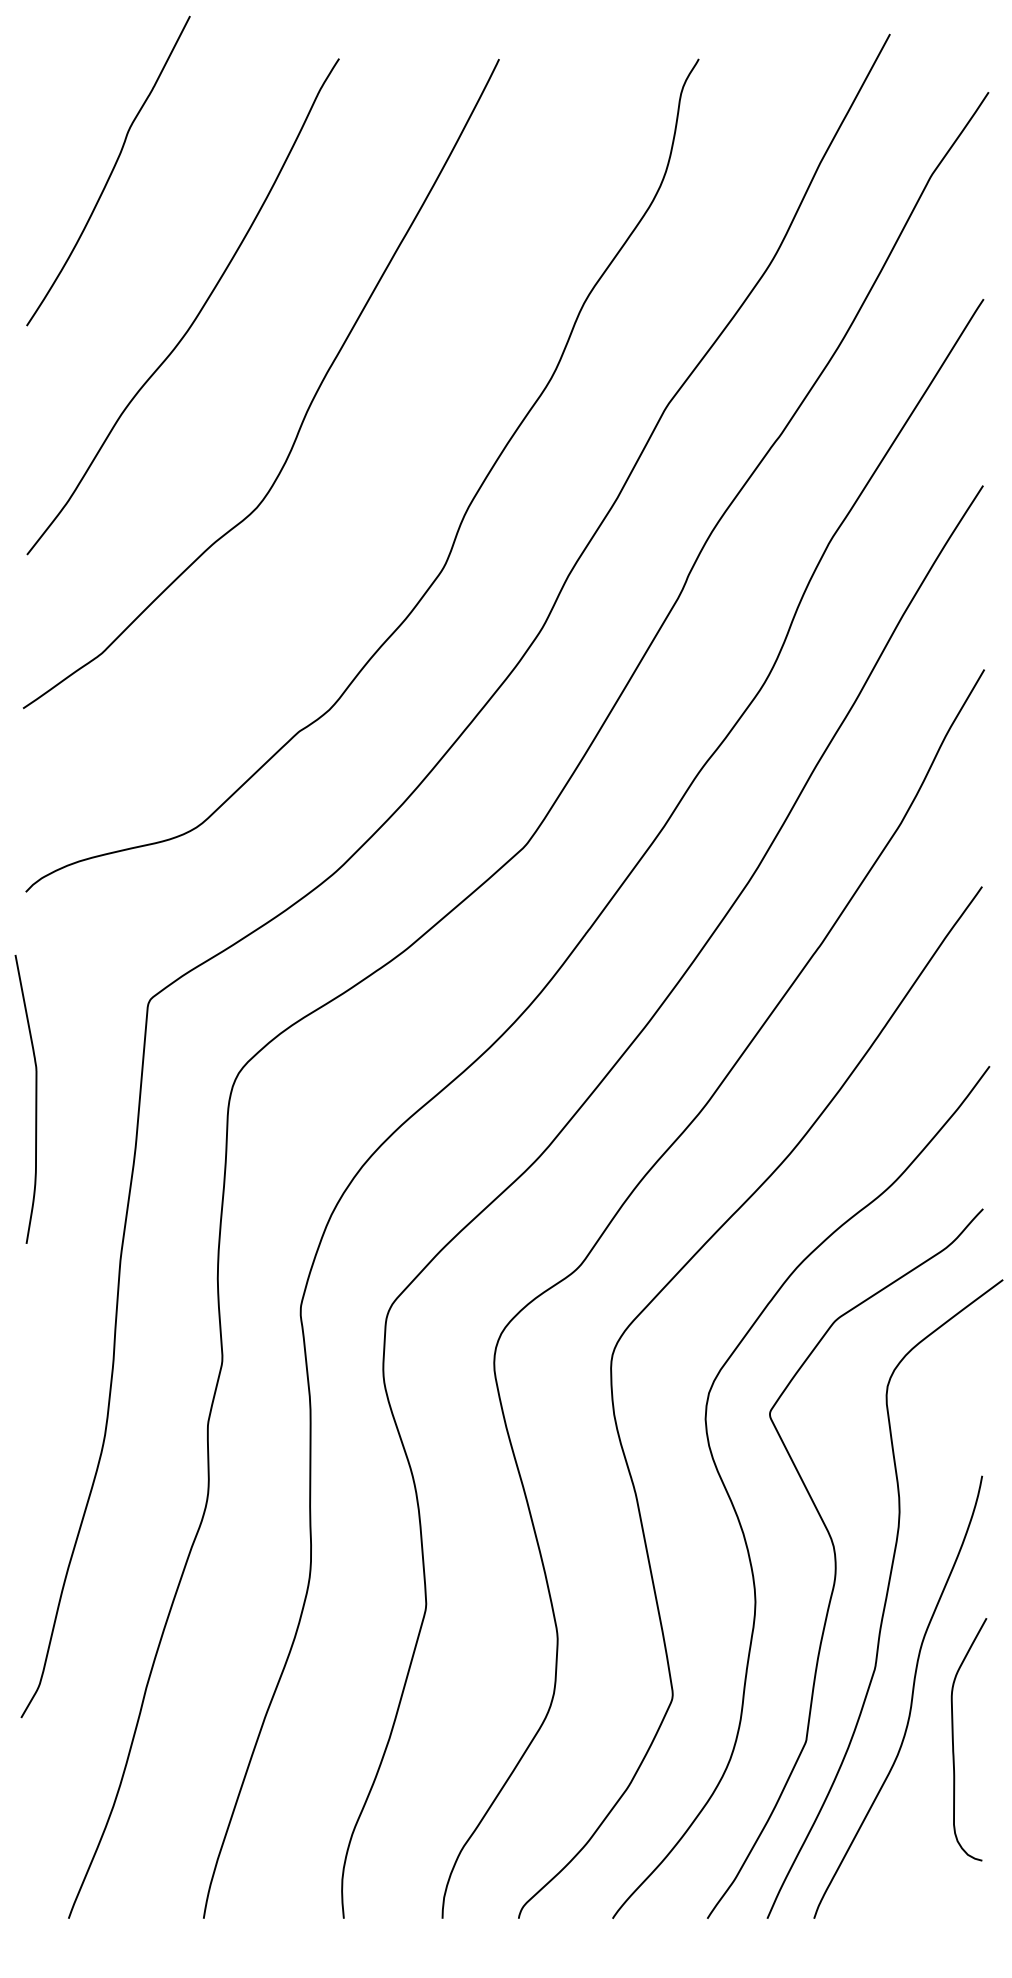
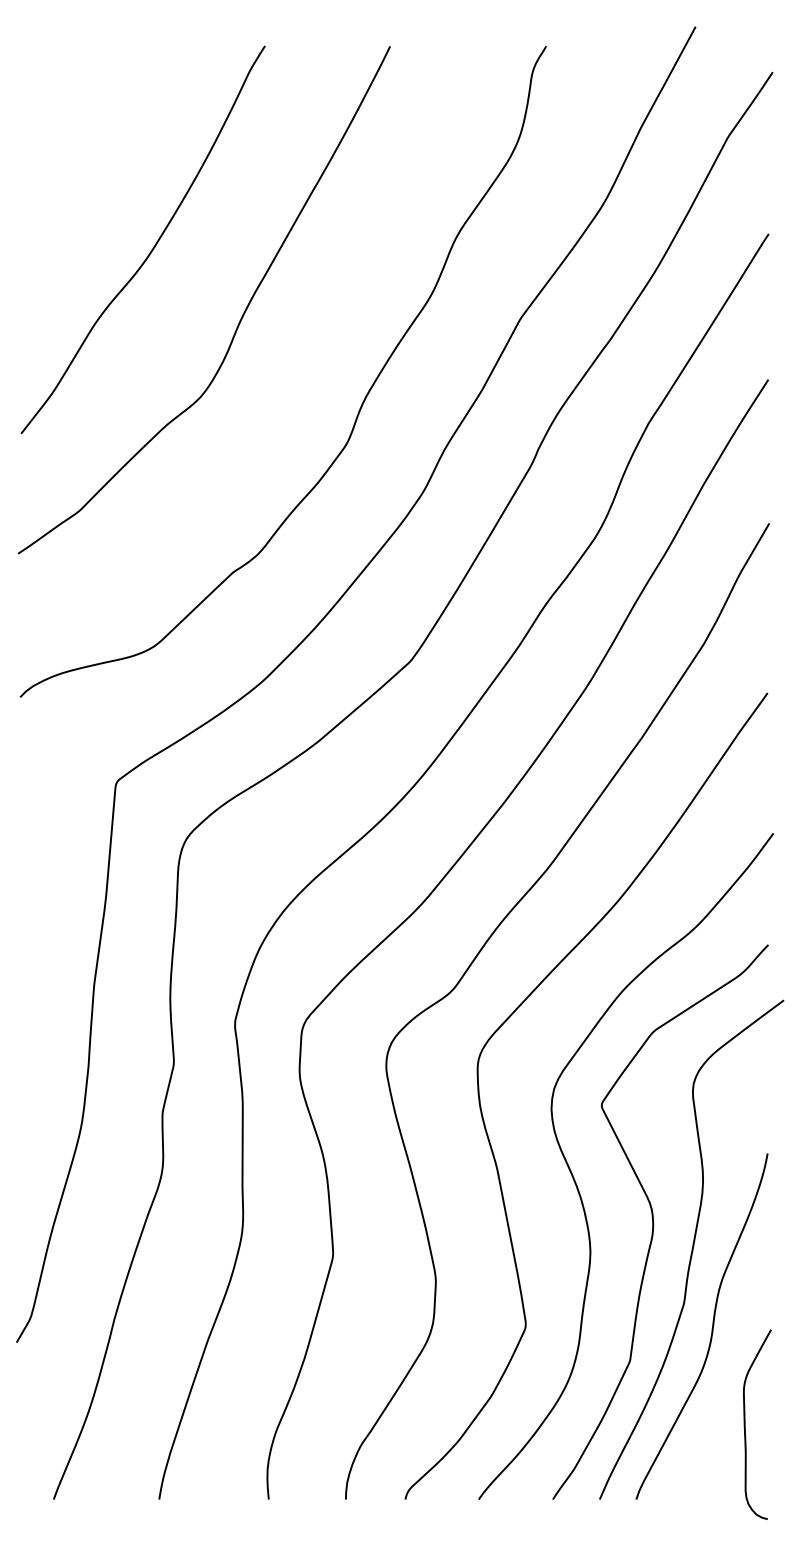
curve: (110, 171) -> (86, 134), removed
curve: (35, 1099) -> (27, 859), removed
curve: (953, 1739) -> (745, 1424), moved

